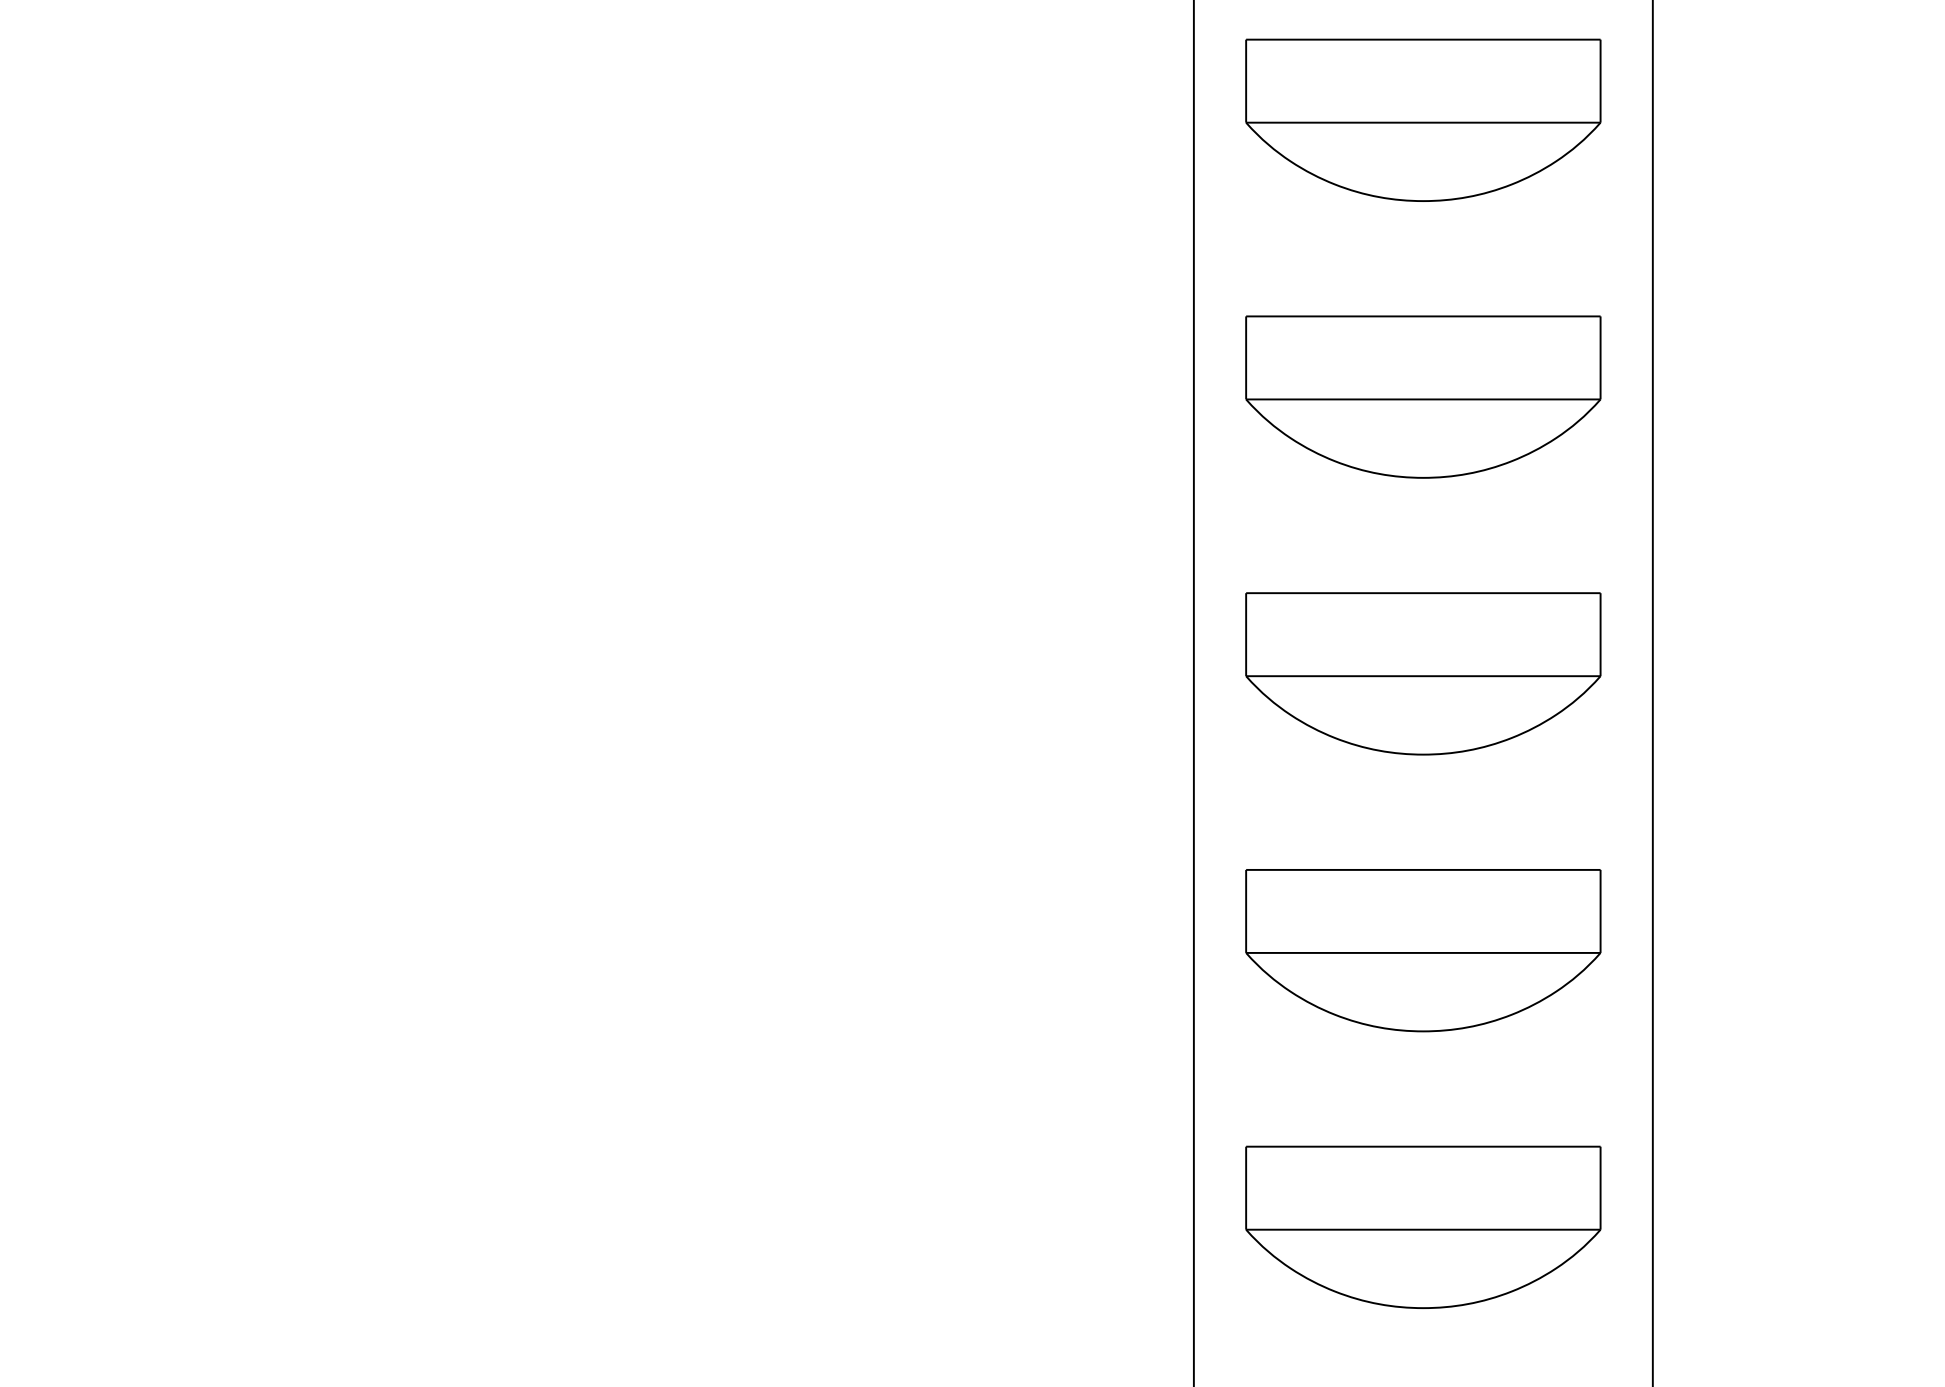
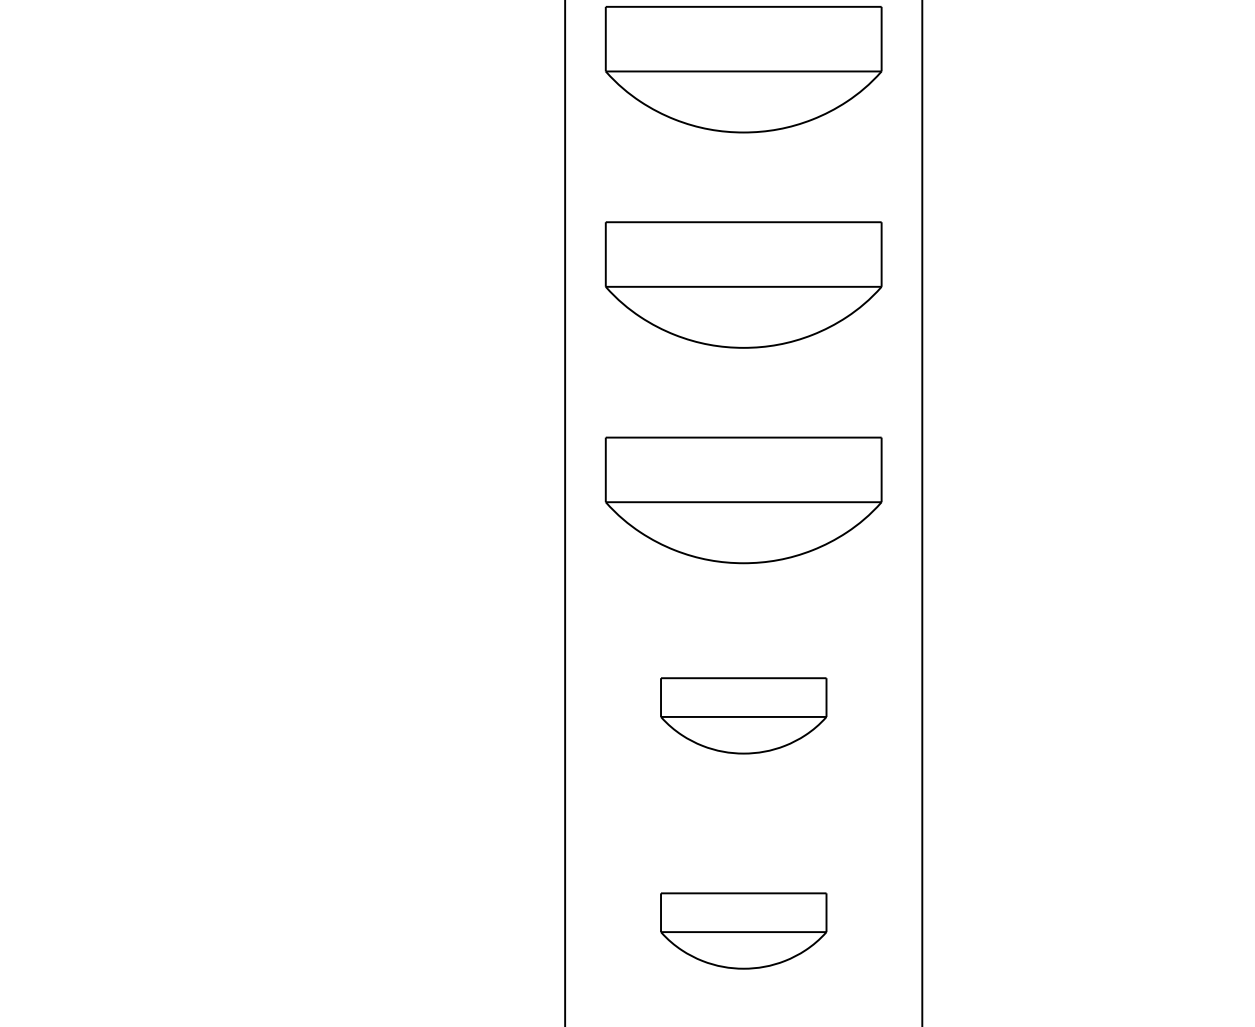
part: (1423, 950) -> (743, 715), size x0.6
part: (1423, 1226) -> (743, 930), size x0.6

